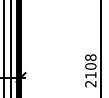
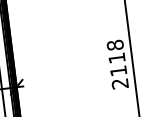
text: (90, 66) -> (116, 58), 2108 -> 2118

